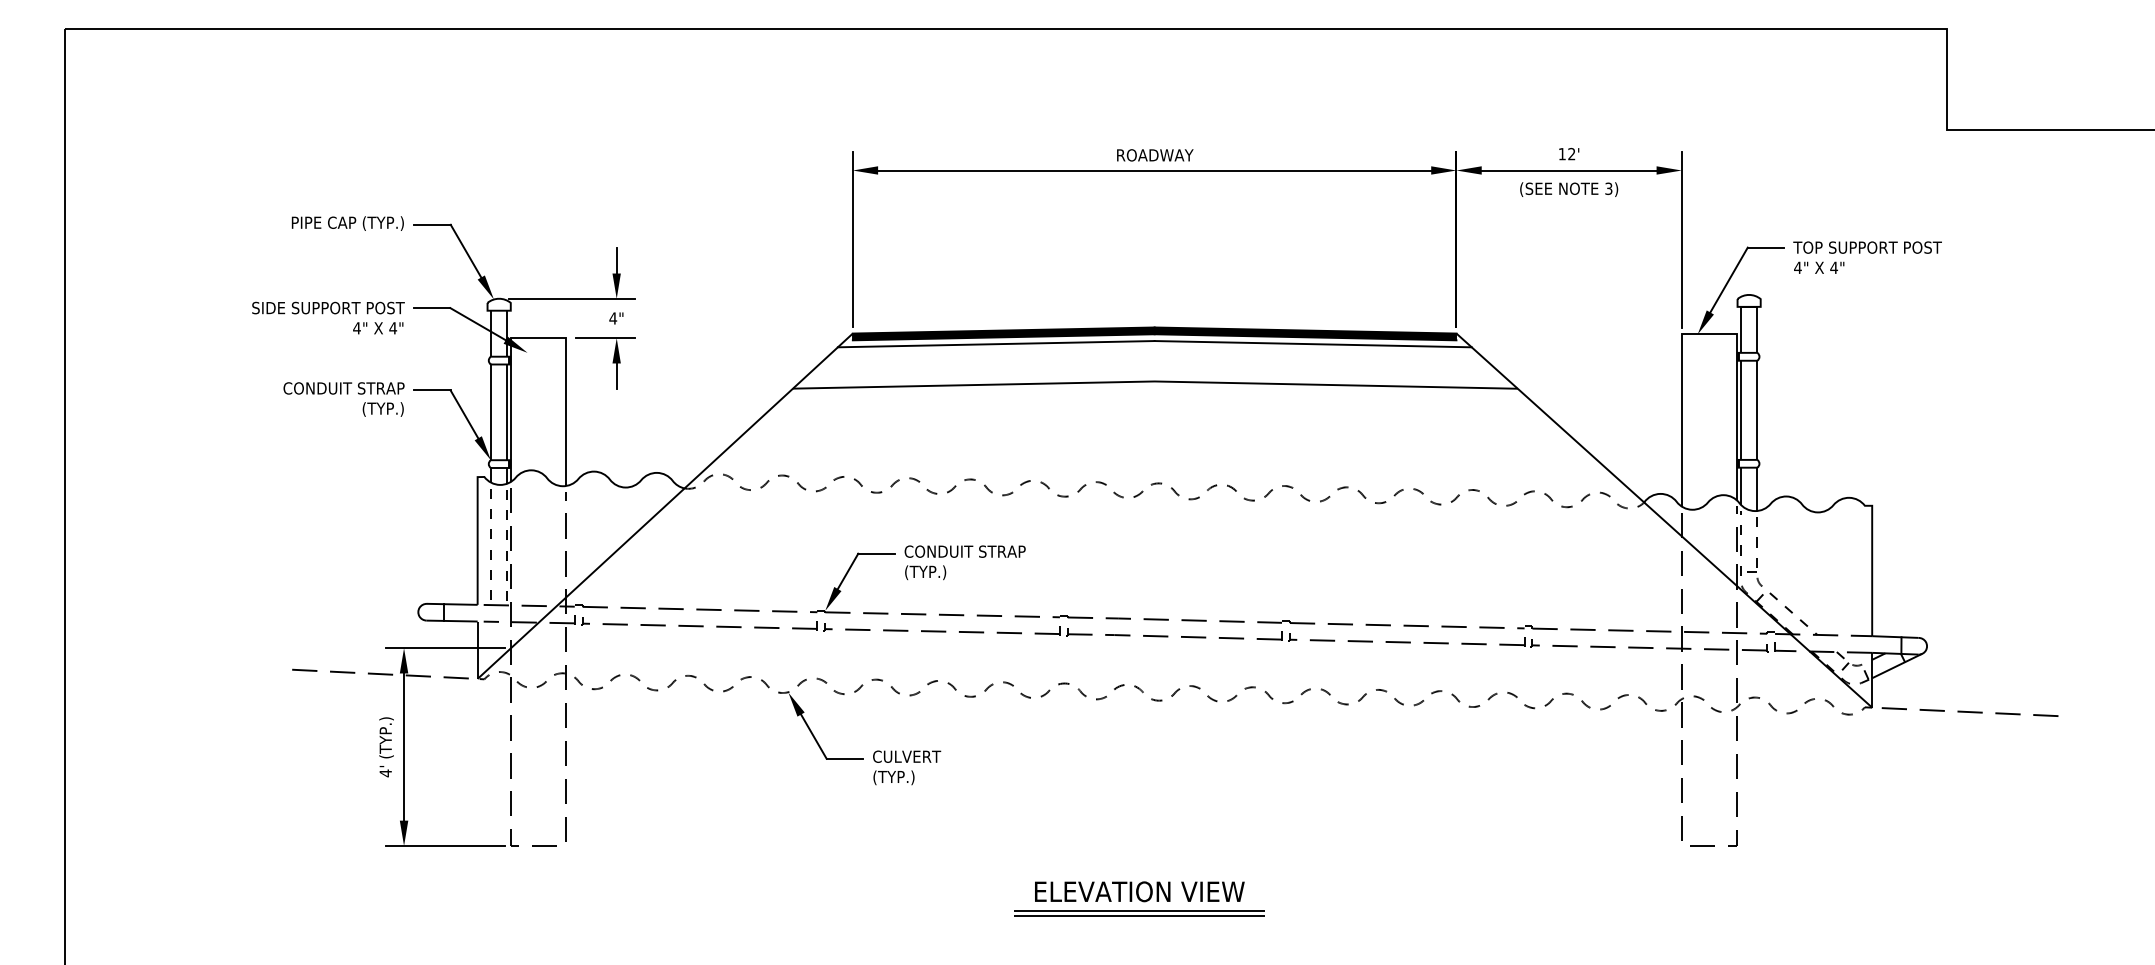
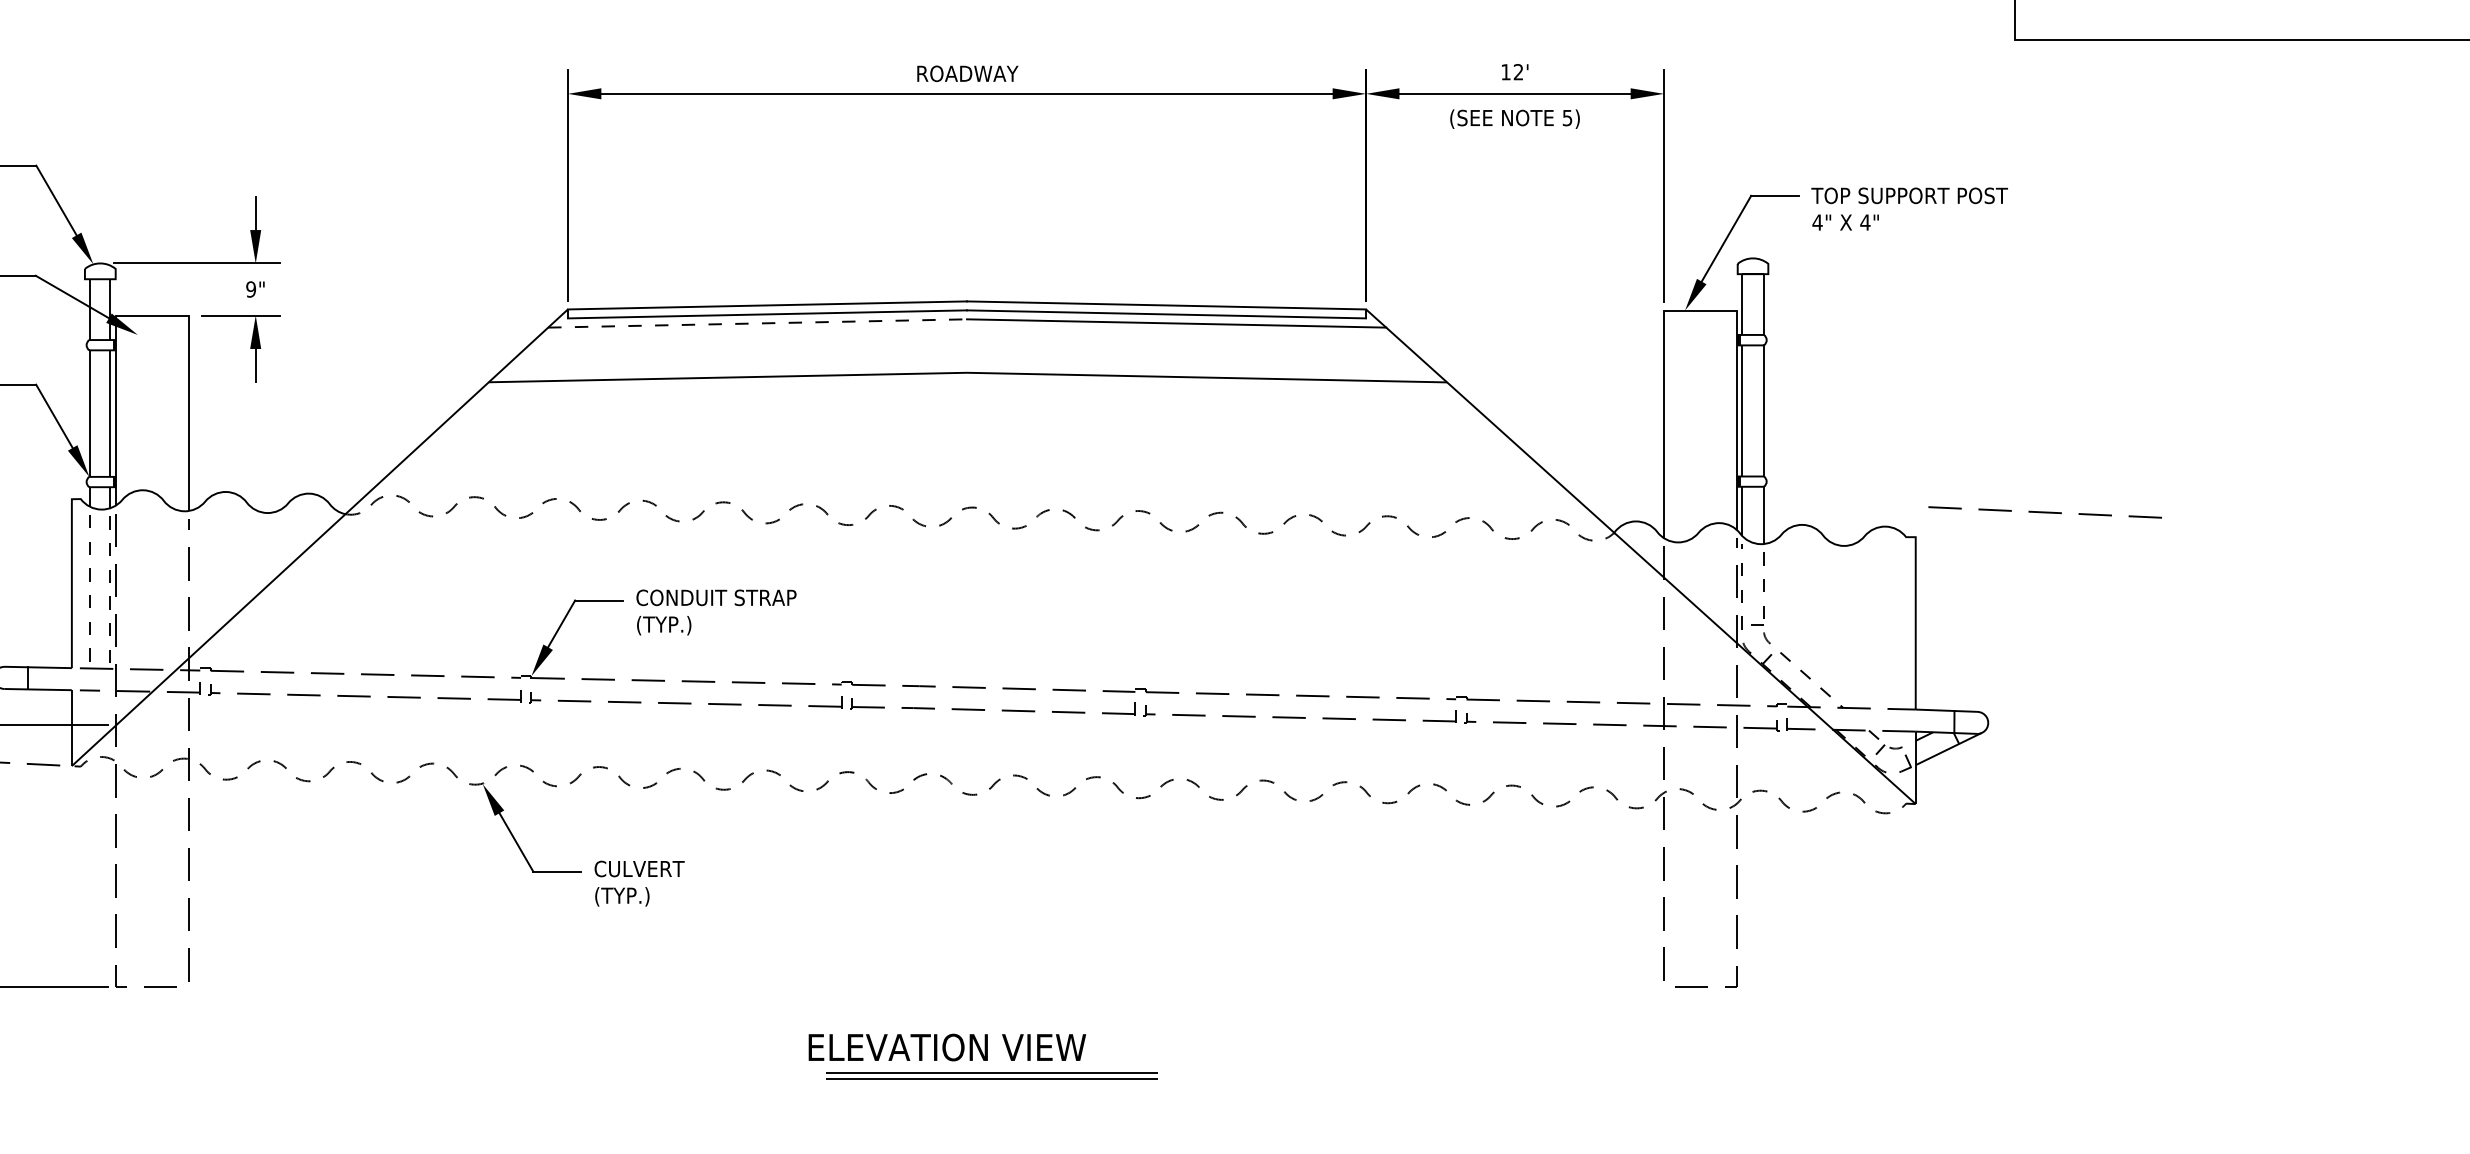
text: (1608, 187) -> (1567, 116), 3) -> 5)
text: (613, 318) -> (251, 289), 4" -> 9"
fill: (1154, 333) -> (966, 309), removed
line: (996, 344) -> (757, 323), solid -> dashed
line: (1969, 711) -> (2044, 511), moved
part: (1139, 913) -> (991, 1076), moved

